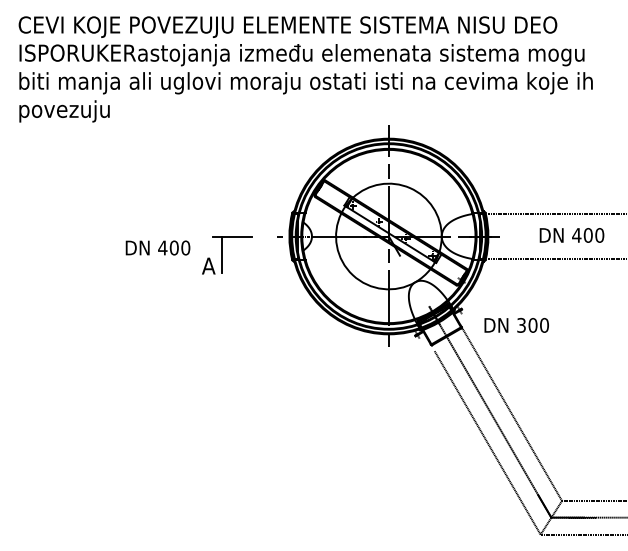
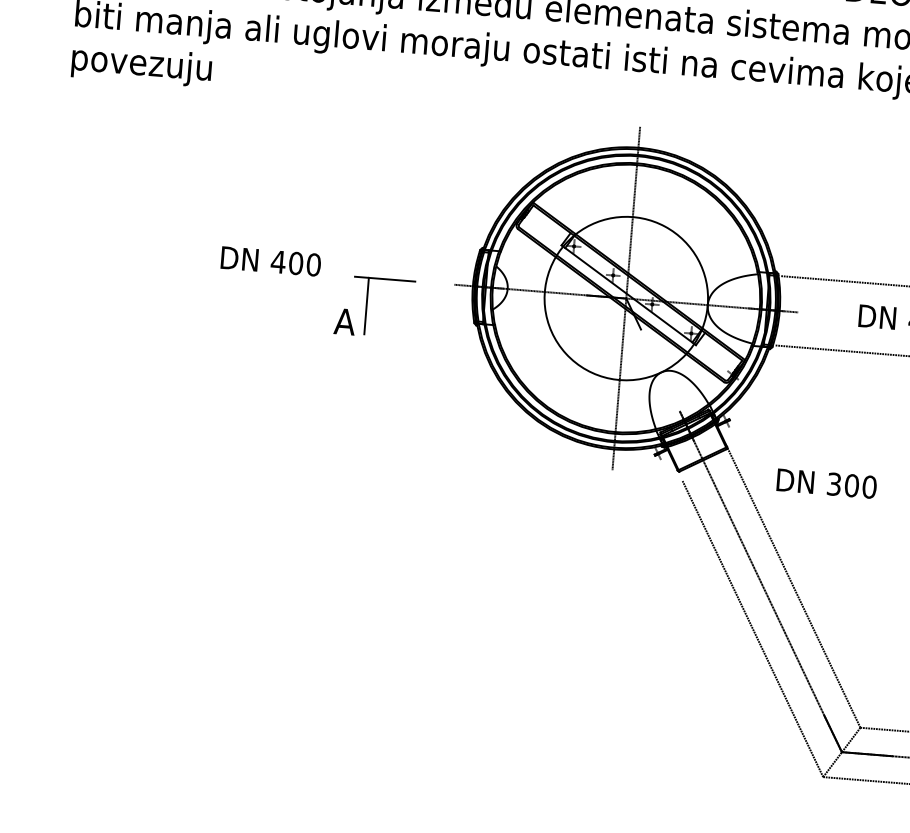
text: (157, 247) -> (270, 260), moved
text: (516, 325) -> (826, 483), moved

